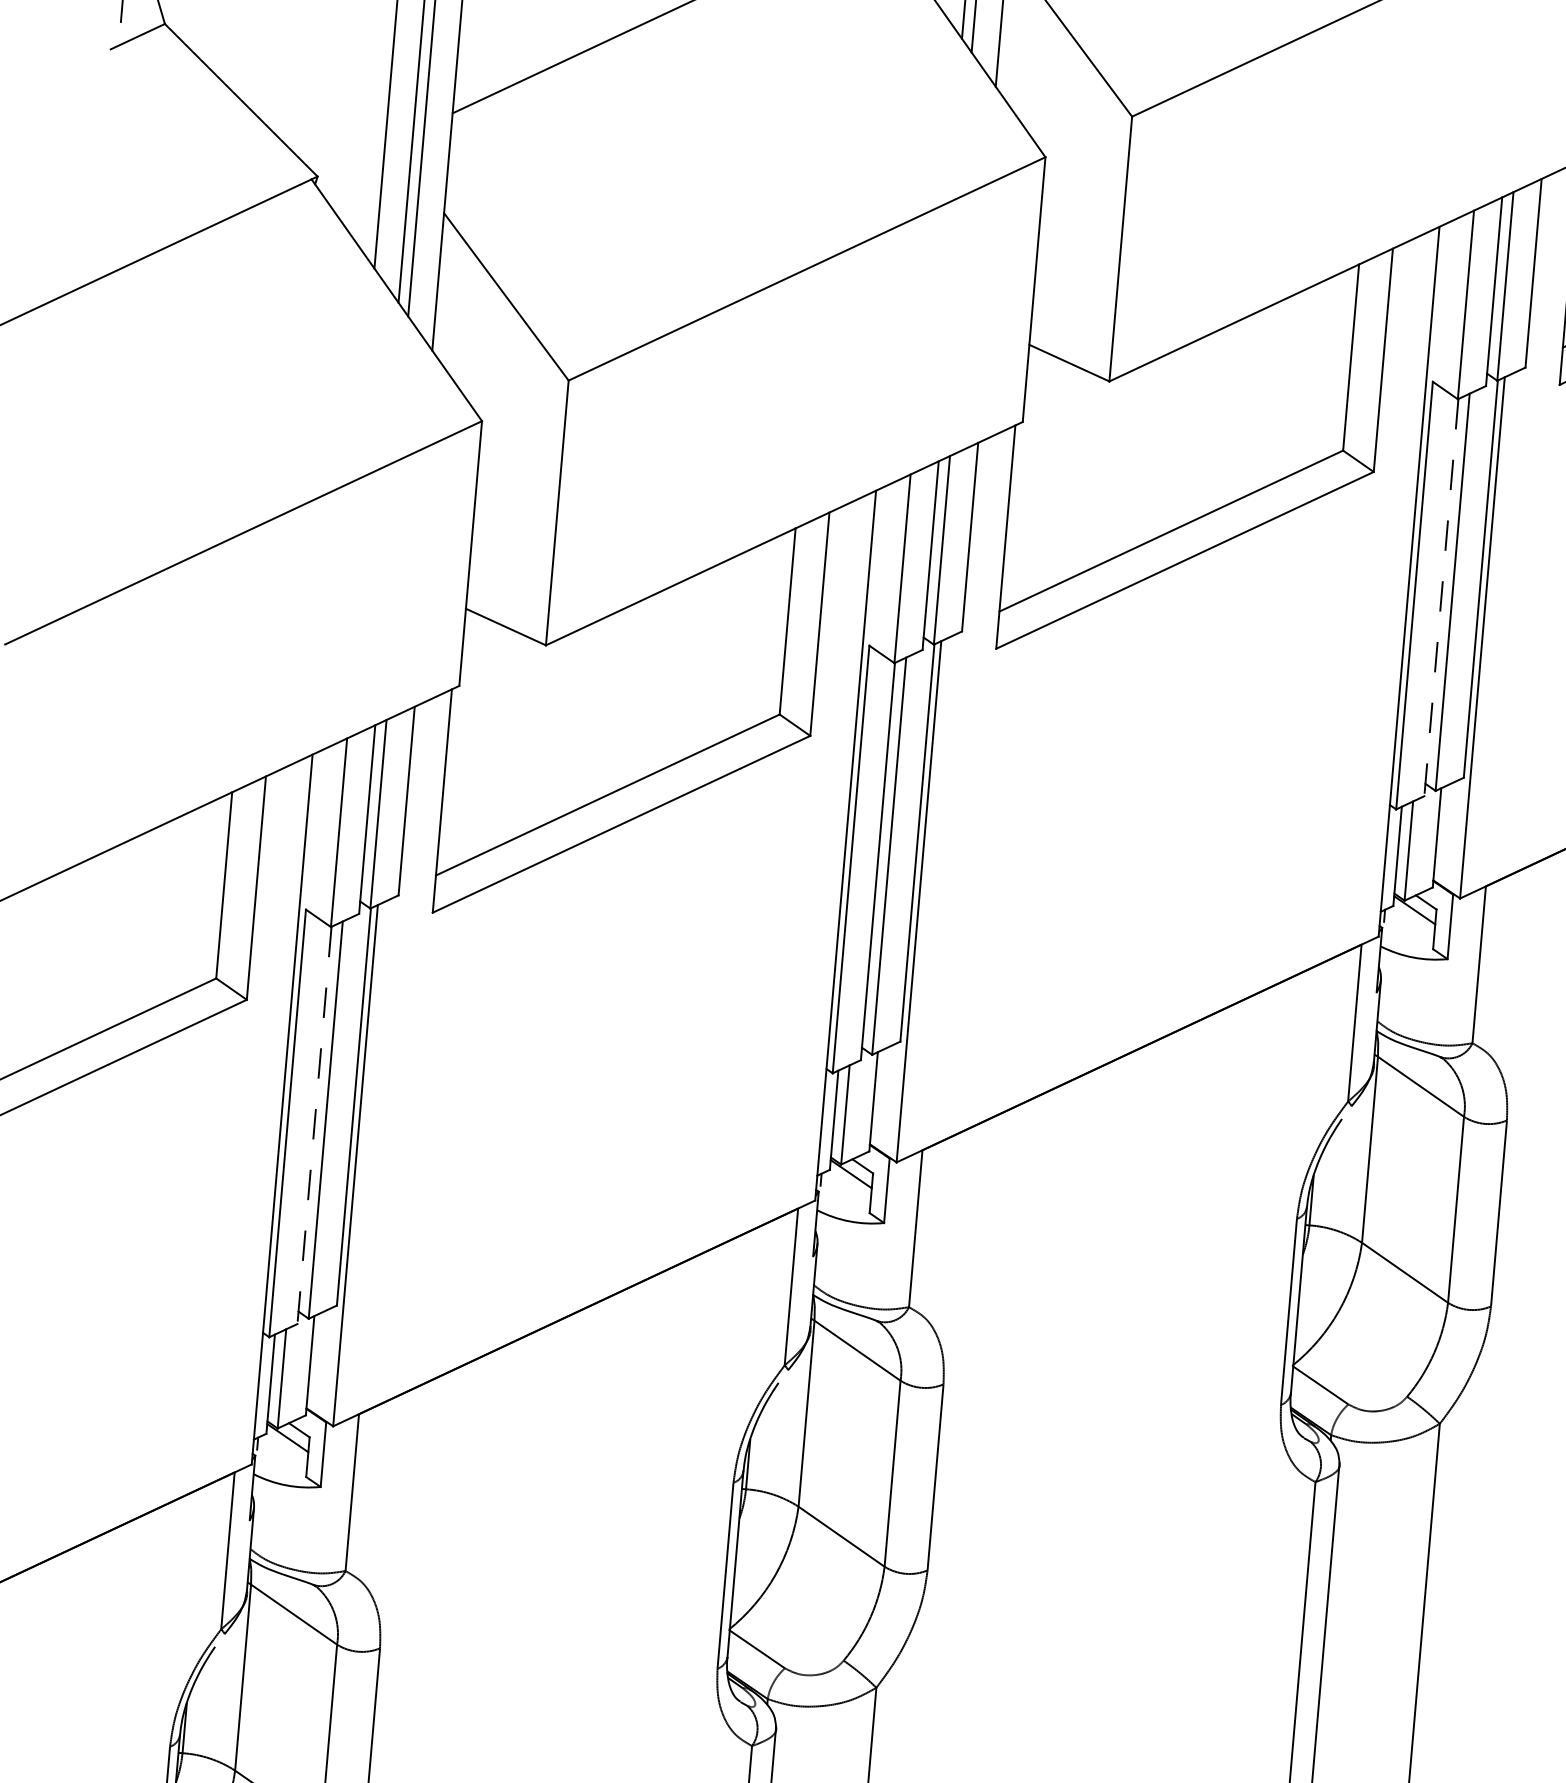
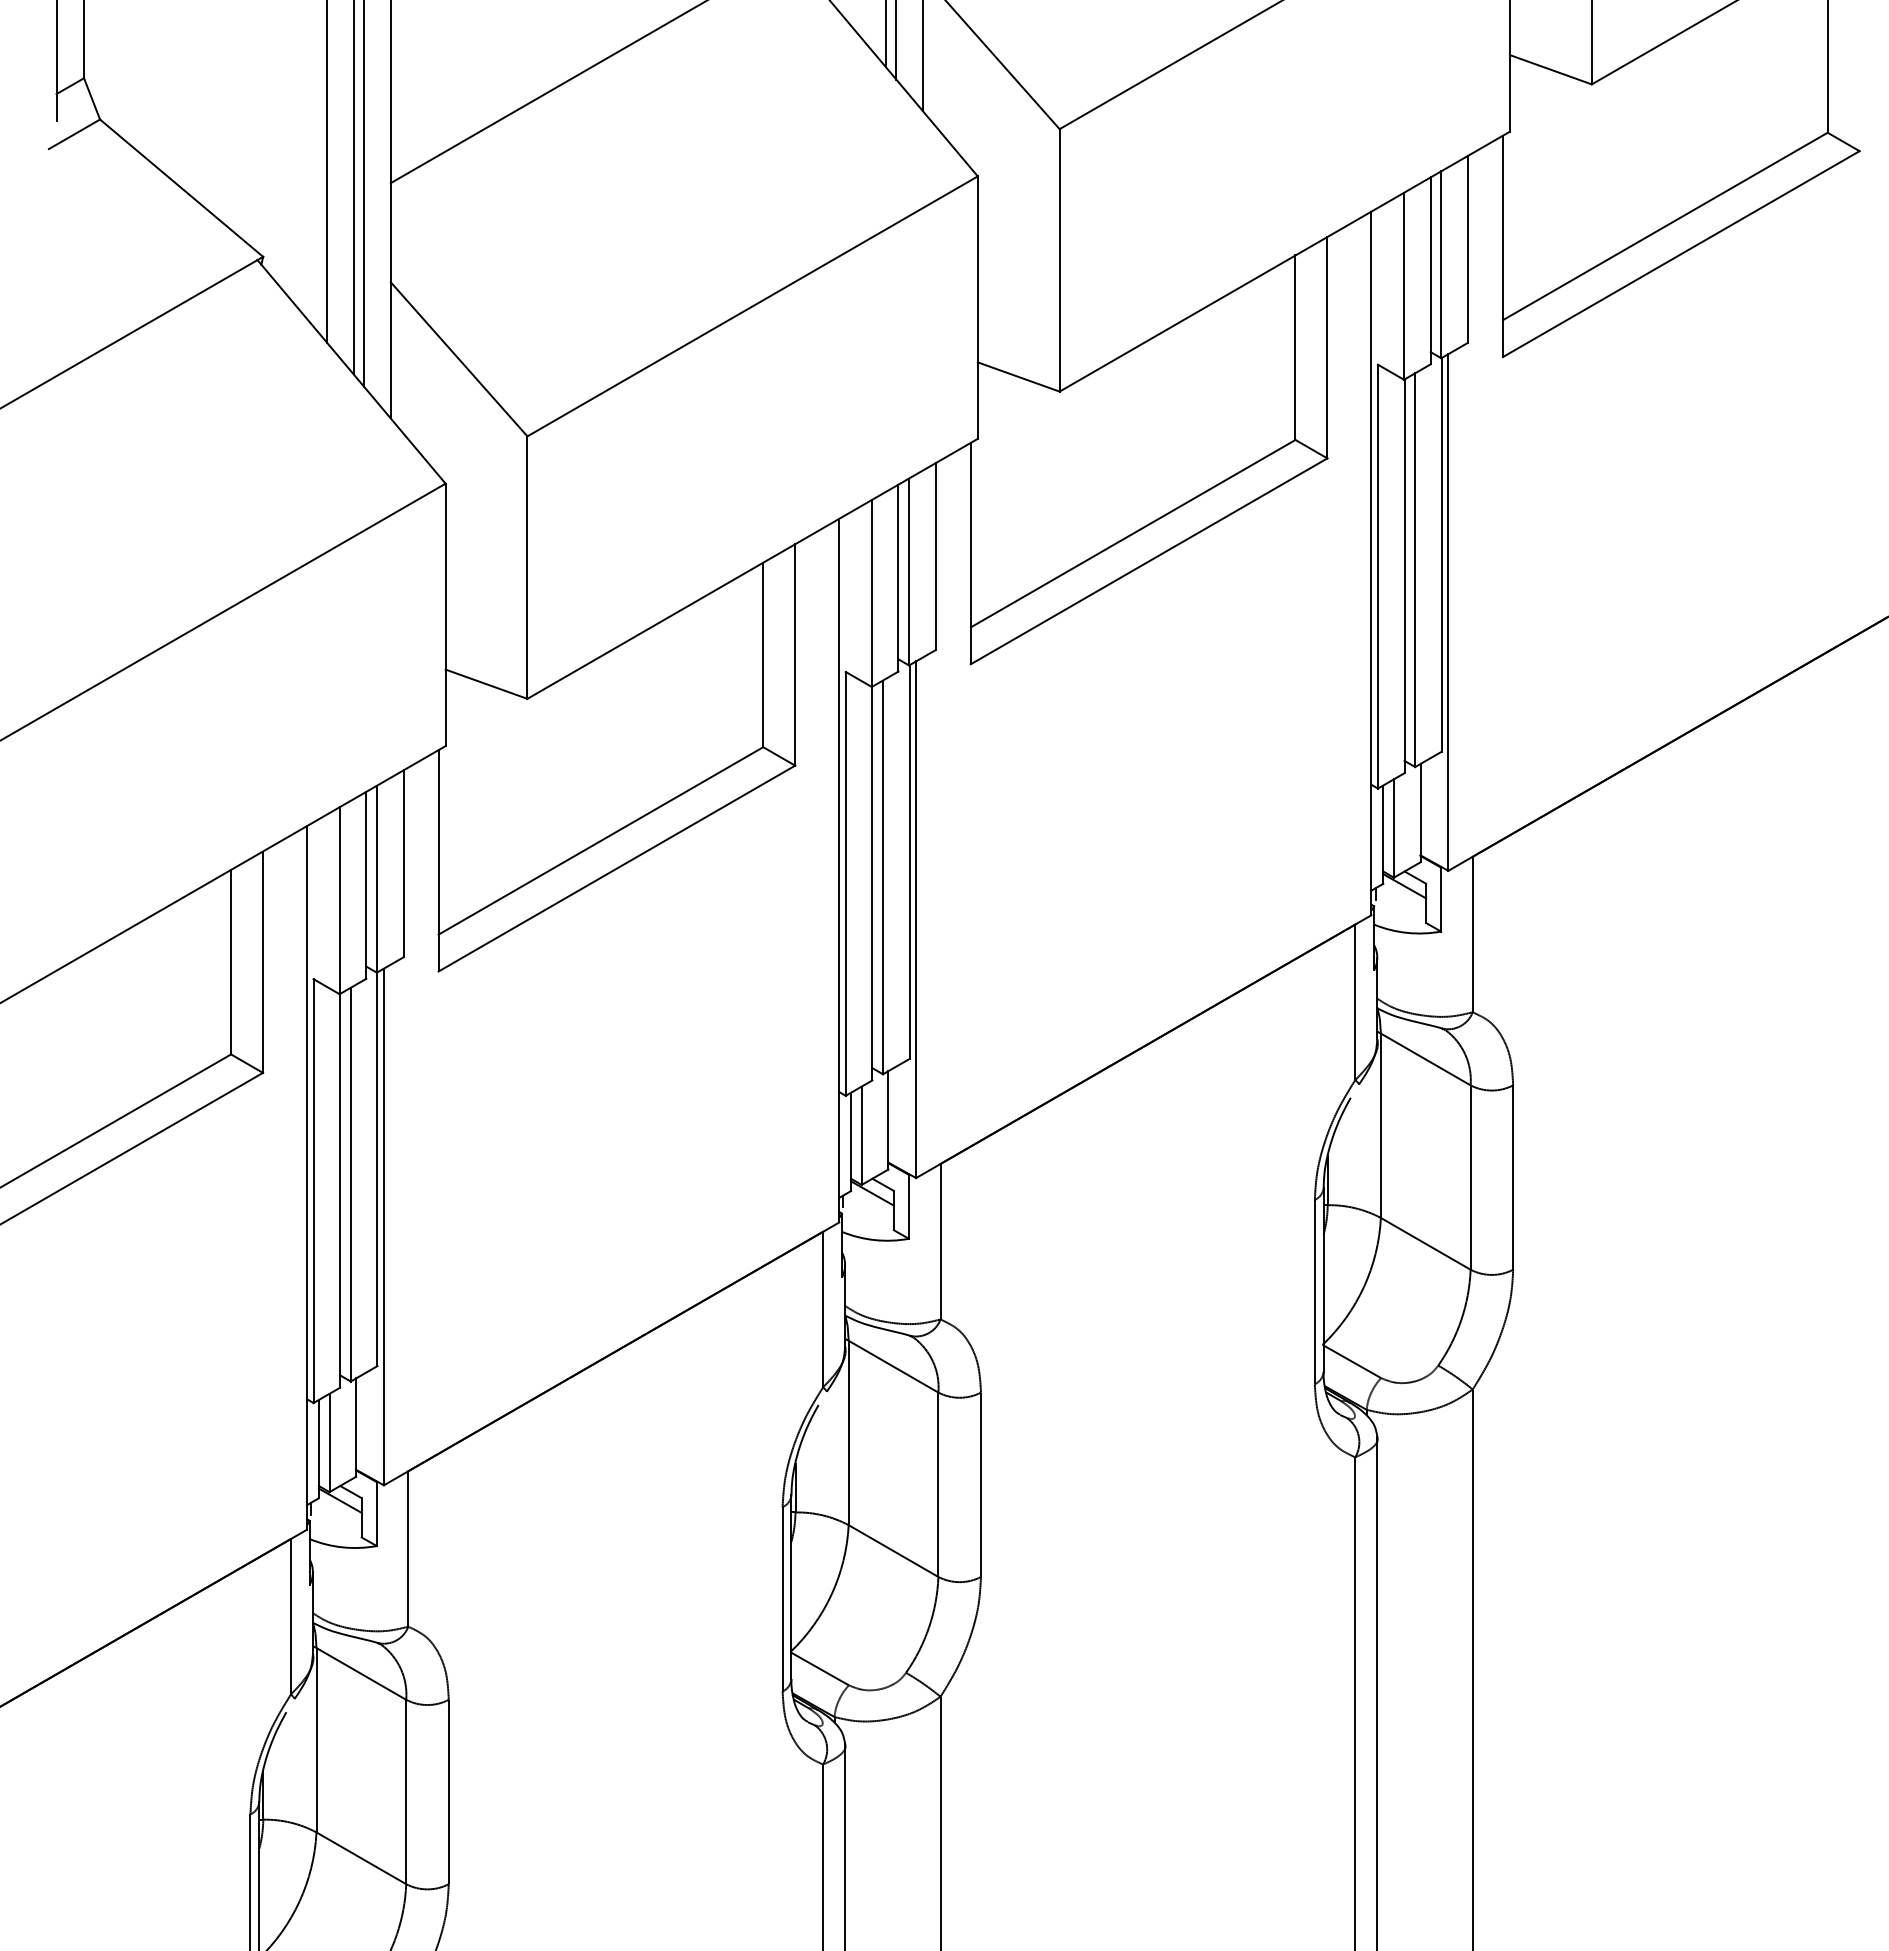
line: (1441, 597) -> (1404, 576), dashed -> solid
line: (314, 1125) -> (340, 1190), dashed -> solid

